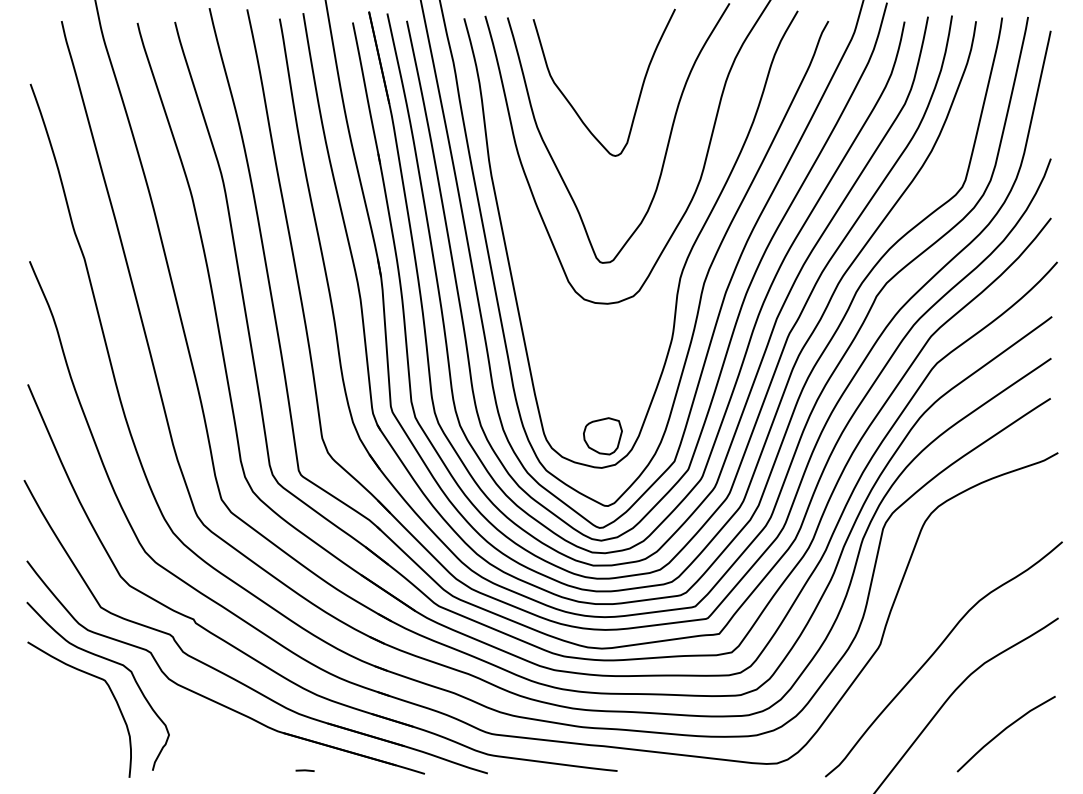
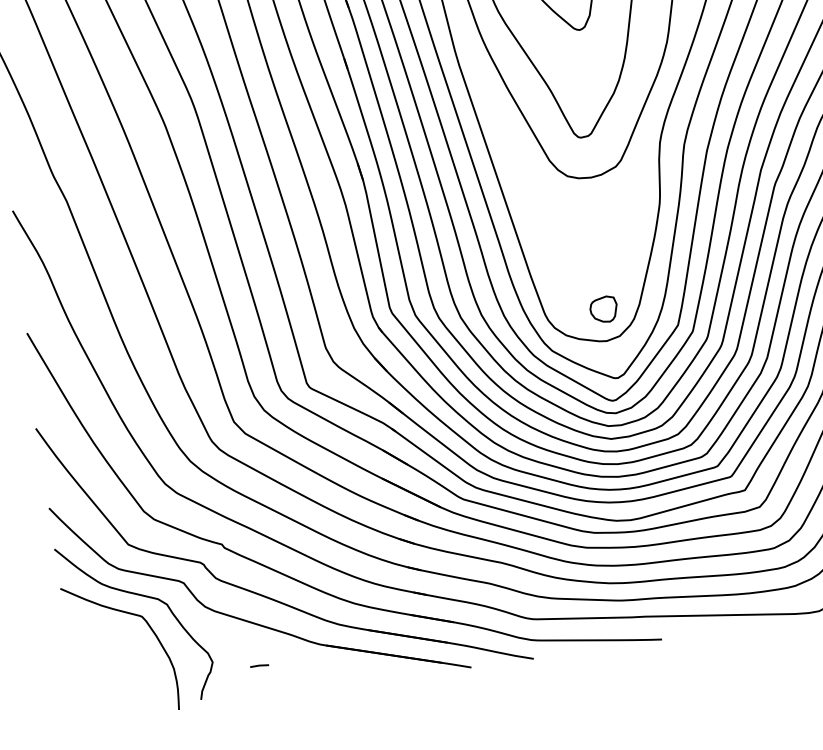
part: (602, 436) -> (603, 309), size x0.7
line: (304, 770) -> (258, 665), moved

